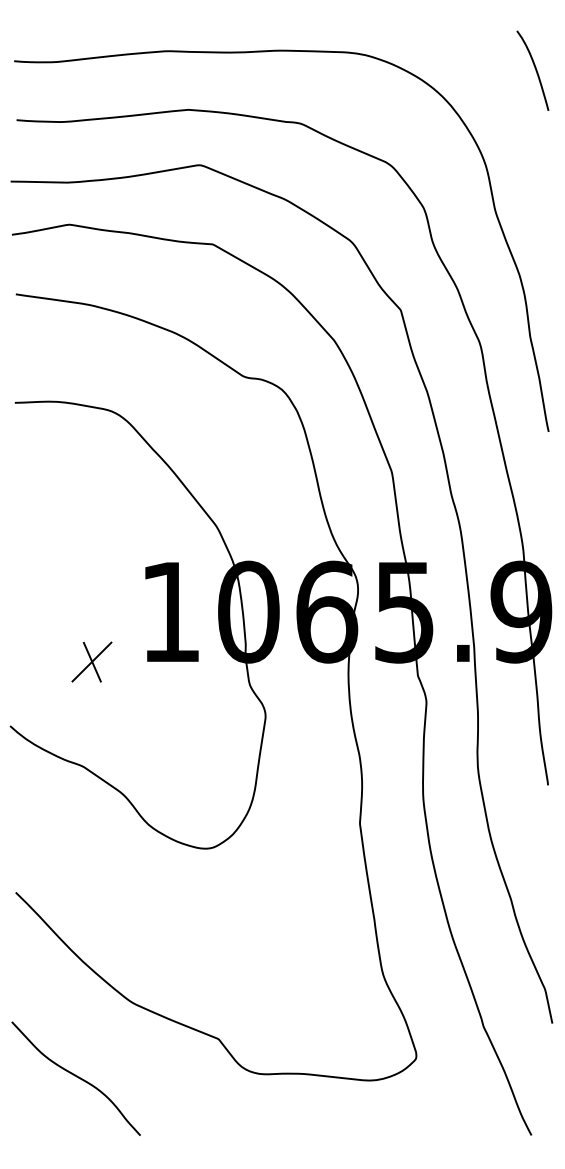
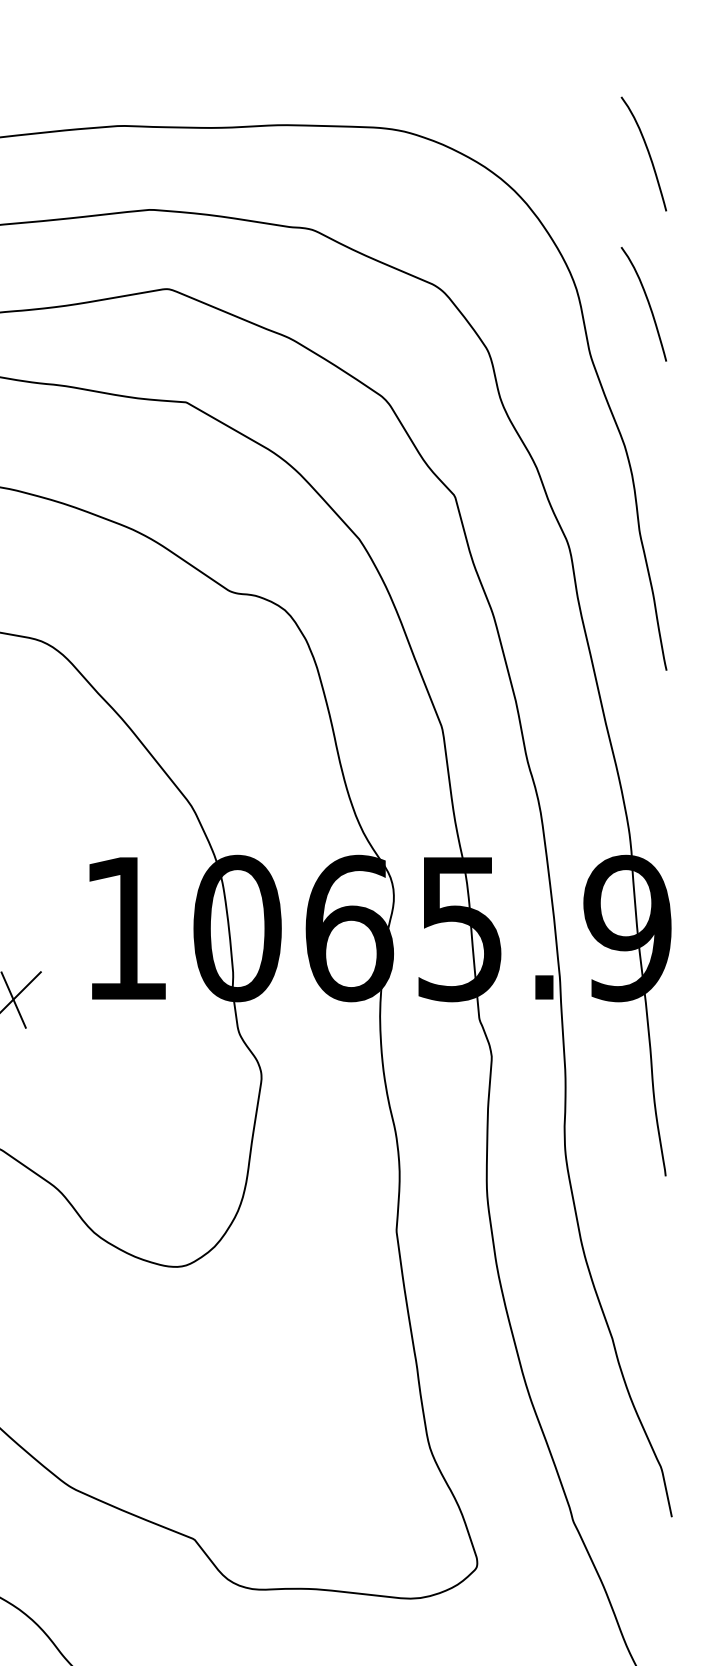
curve: (534, 173) -> (646, 300), added

